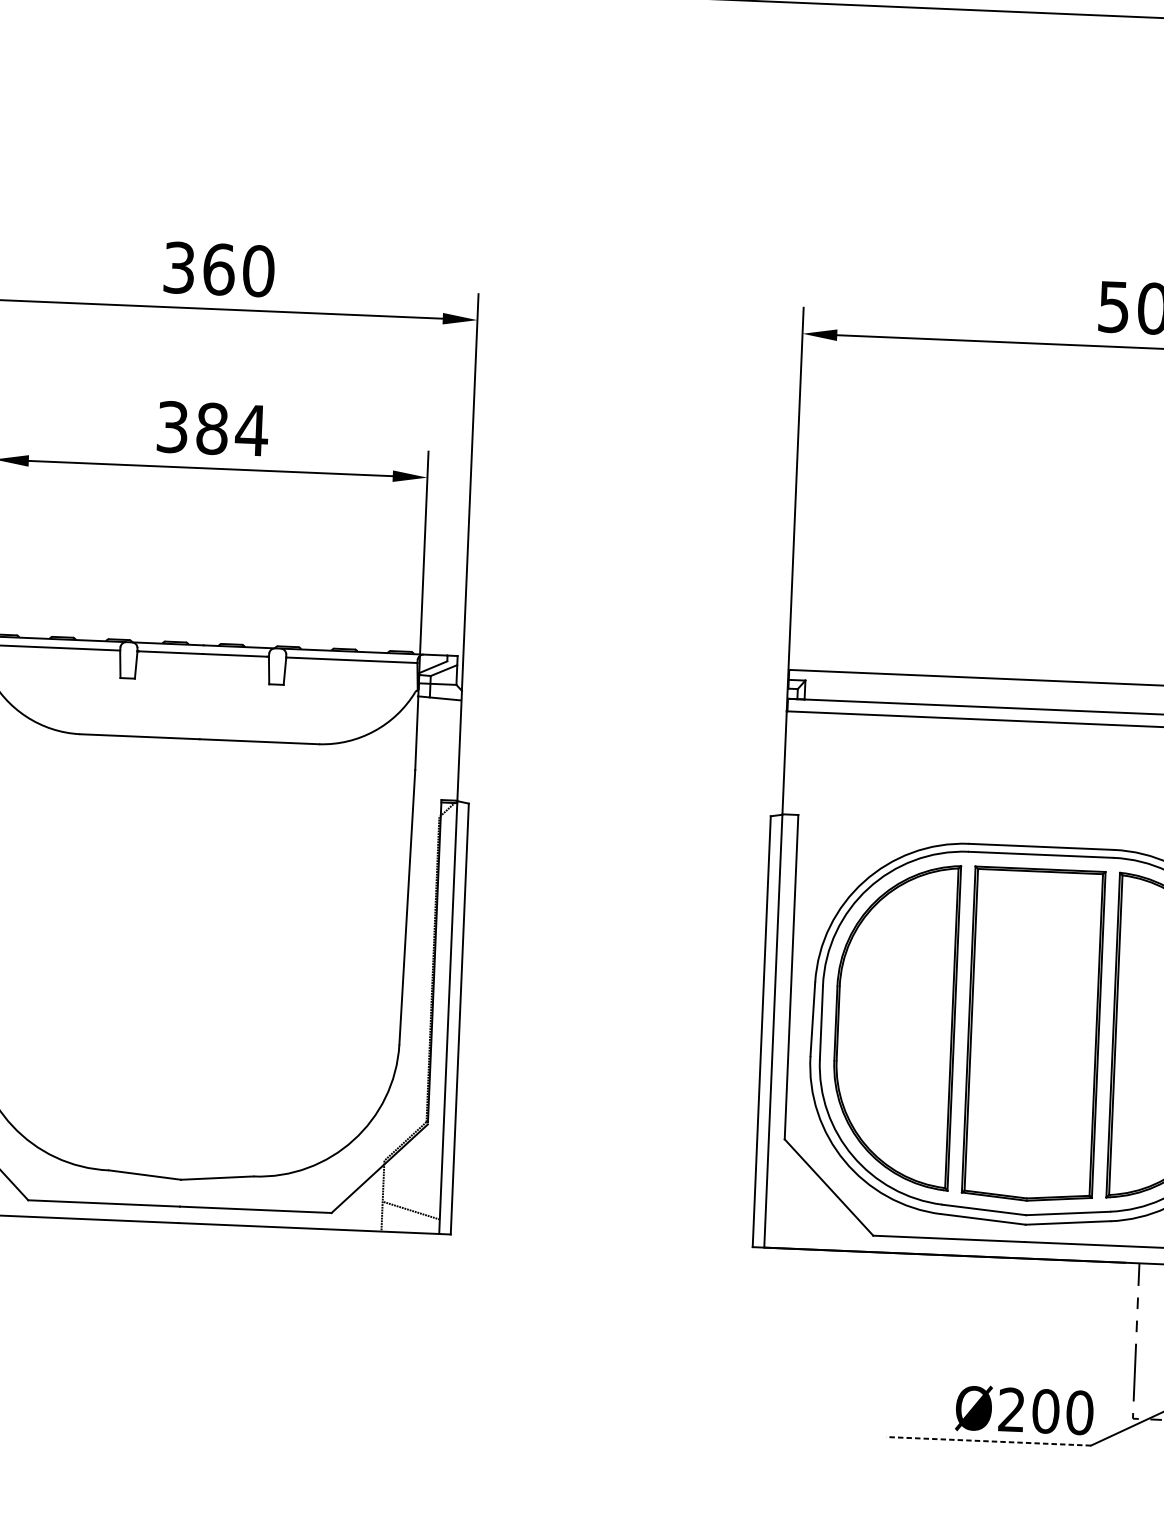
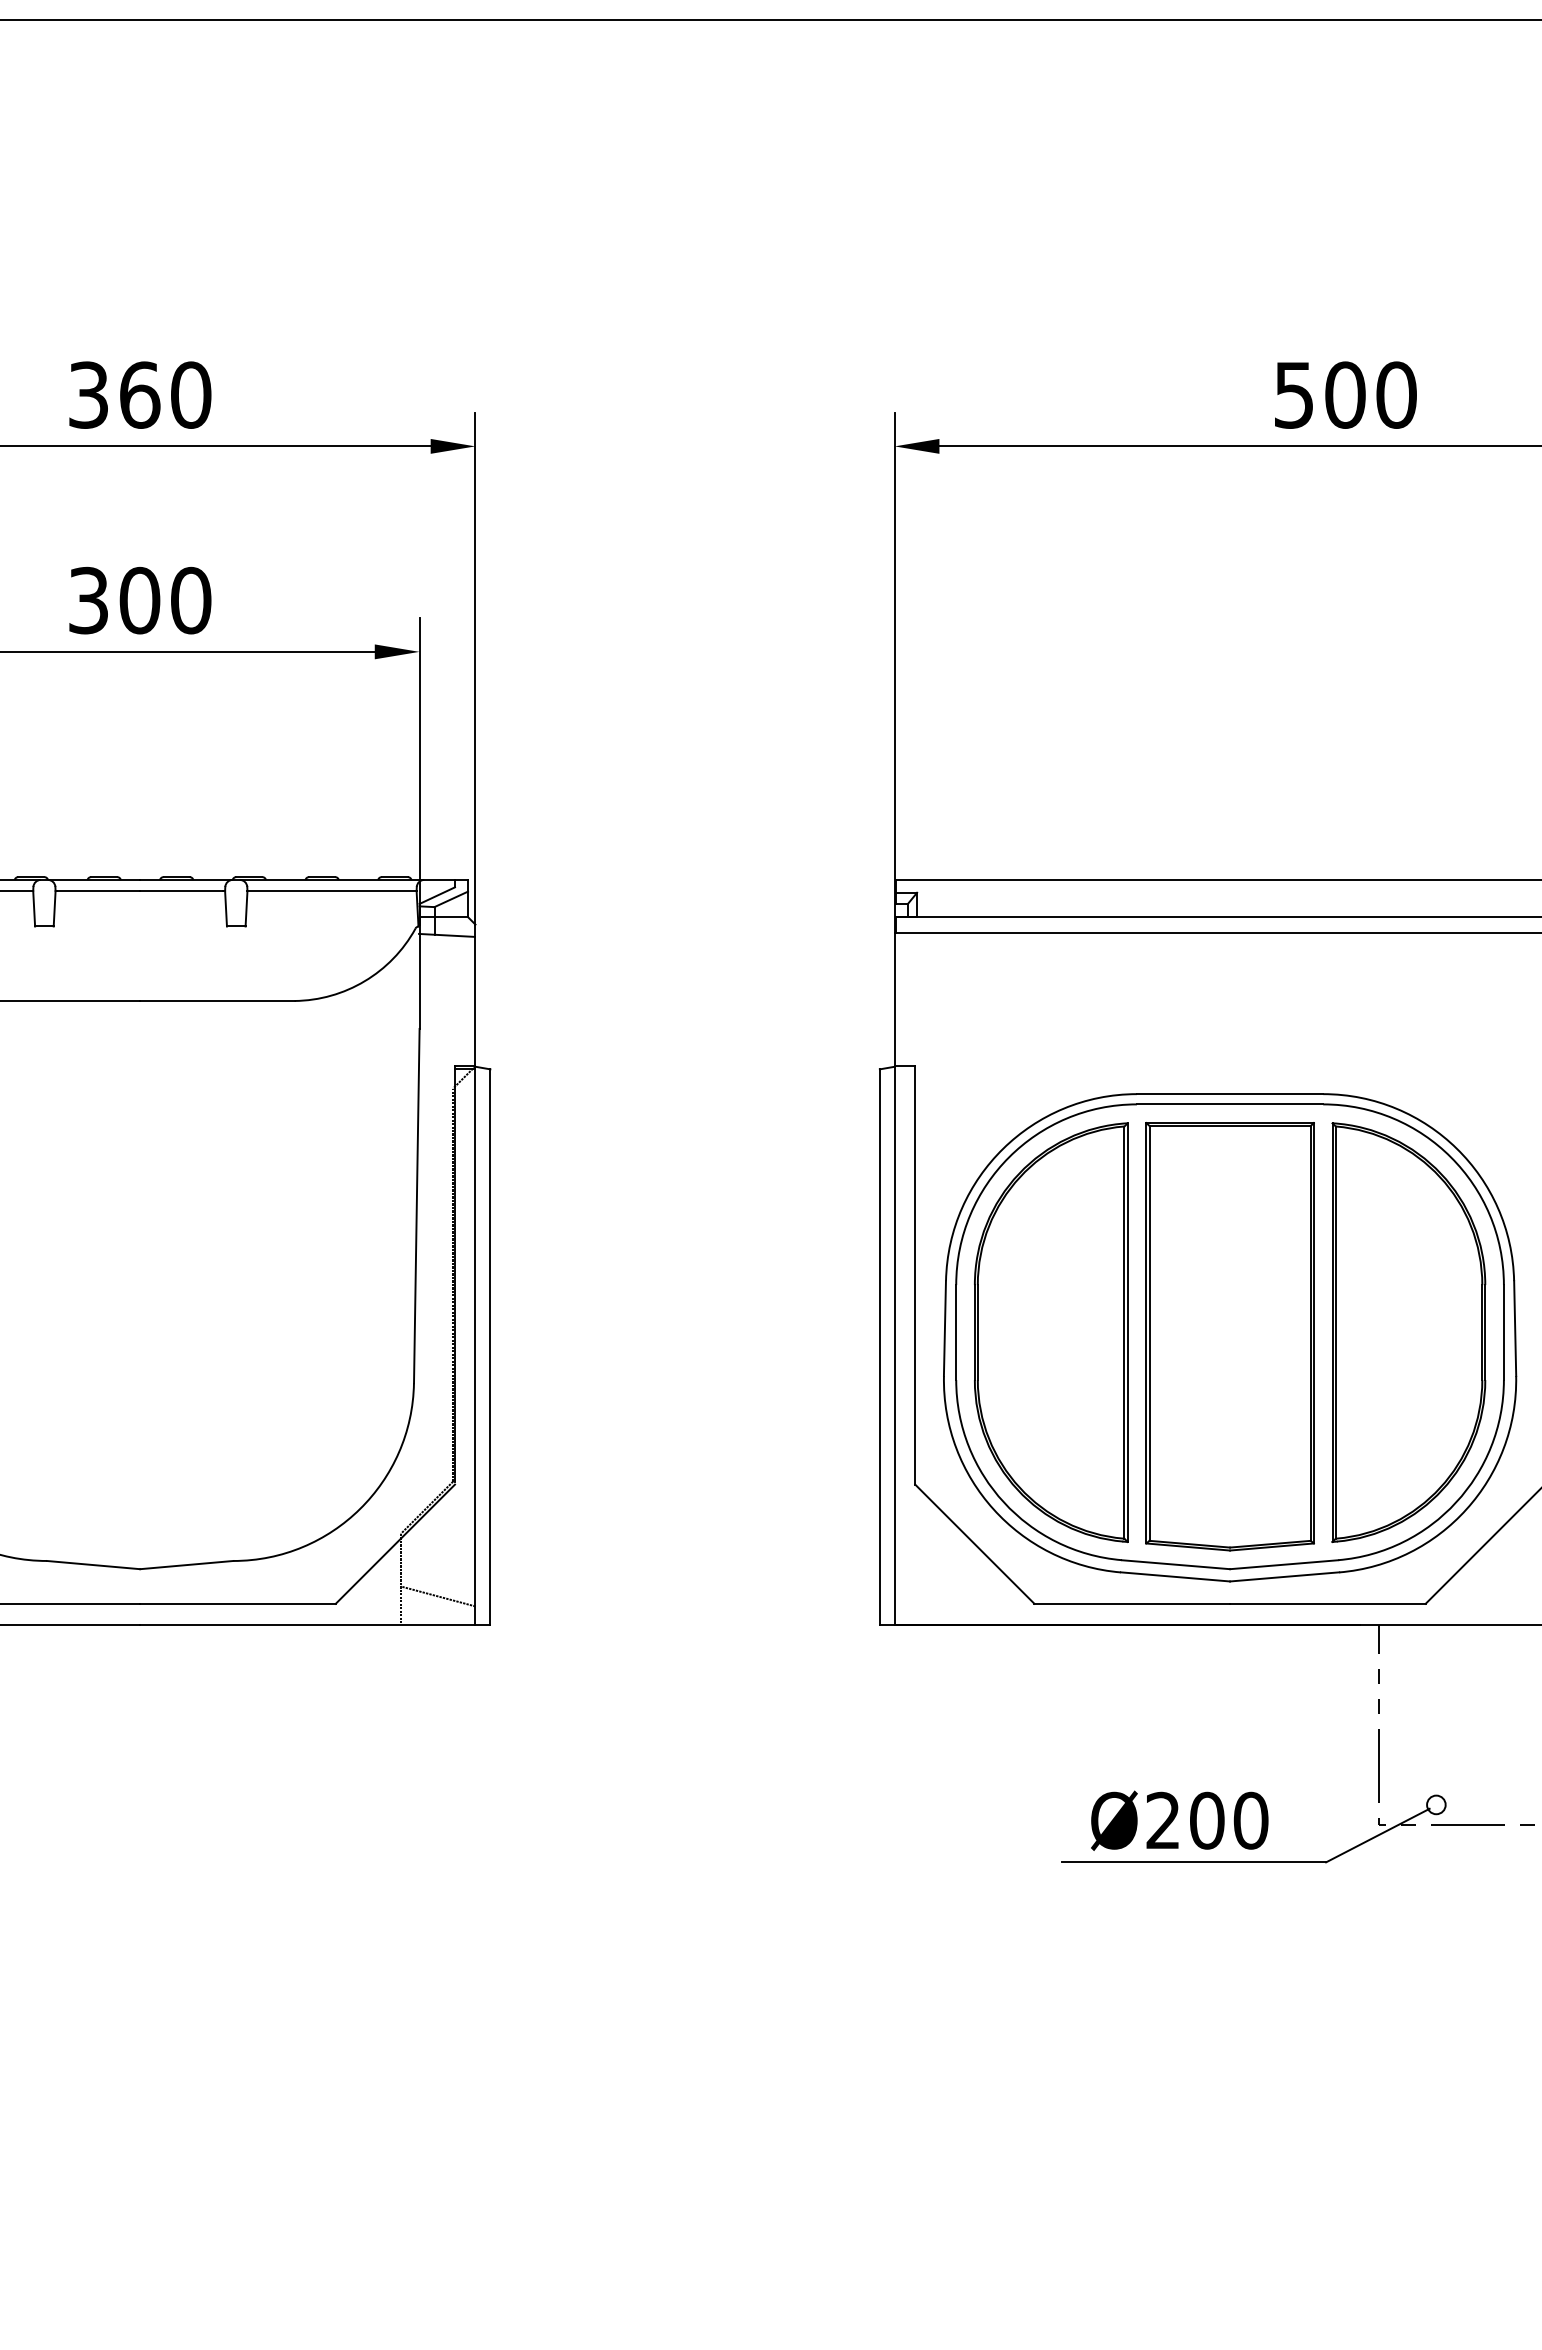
text: (232, 429) -> (165, 600), 384 -> 300
text: (1024, 1410) -> (1179, 1820), moved
line: (988, 1441) -> (1193, 1862), dashed -> solid

